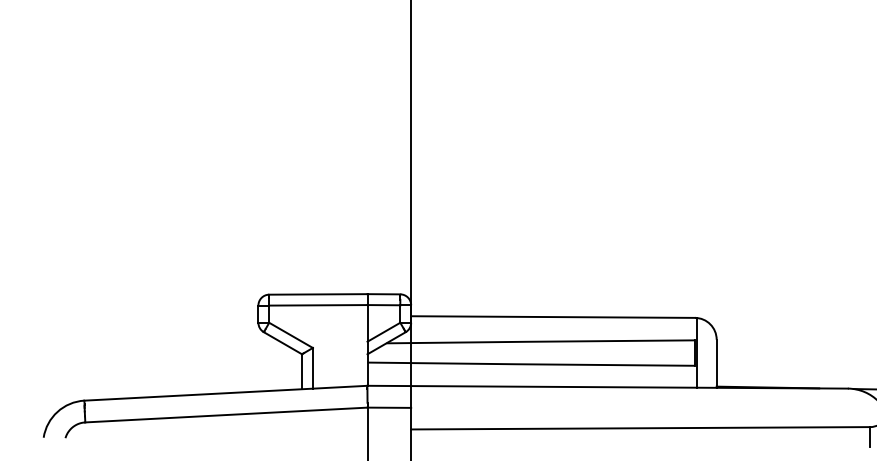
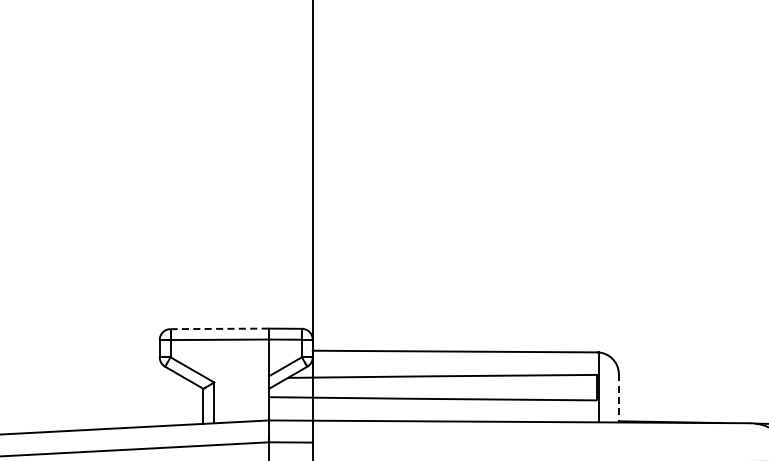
line: (318, 294) -> (219, 328), solid -> dashed
line: (716, 364) -> (618, 399), solid -> dashed

